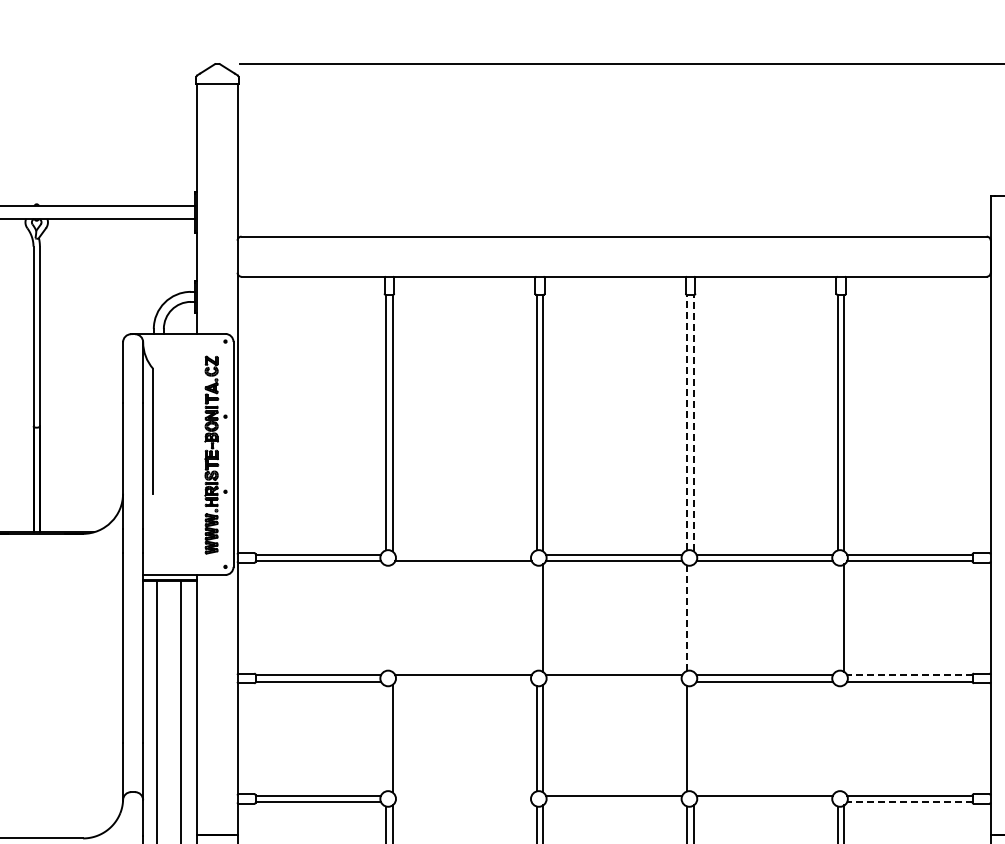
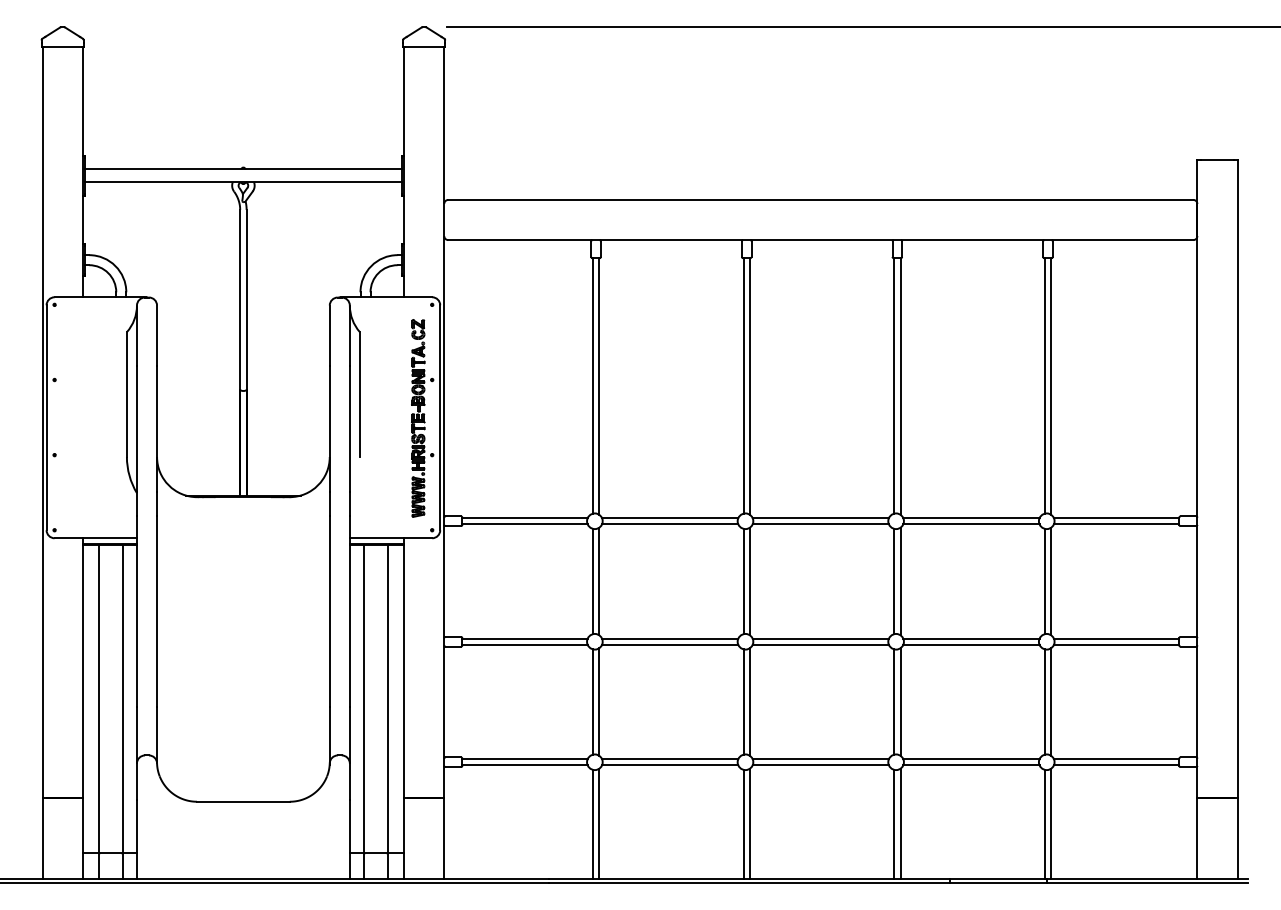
line: (687, 422) -> (894, 385), dashed -> solid
line: (693, 422) -> (900, 385), dashed -> solid
line: (463, 555) -> (670, 518), added
line: (385, 618) -> (592, 581), added
line: (392, 618) -> (599, 581), added
line: (536, 618) -> (743, 581), added
line: (687, 618) -> (894, 581), dashed -> solid
line: (693, 618) -> (900, 581), added
line: (837, 618) -> (1044, 581), added
line: (909, 675) -> (1116, 638), dashed -> solid
line: (463, 681) -> (670, 644), added
line: (613, 681) -> (820, 644), added
line: (385, 738) -> (592, 701), added
line: (693, 738) -> (900, 701), added
line: (837, 738) -> (1044, 701), added
line: (844, 738) -> (1051, 701), added
line: (463, 796) -> (670, 759), added
line: (463, 802) -> (670, 765), added
line: (613, 802) -> (820, 765), added
line: (764, 802) -> (971, 765), added
line: (909, 802) -> (1116, 765), dashed -> solid

